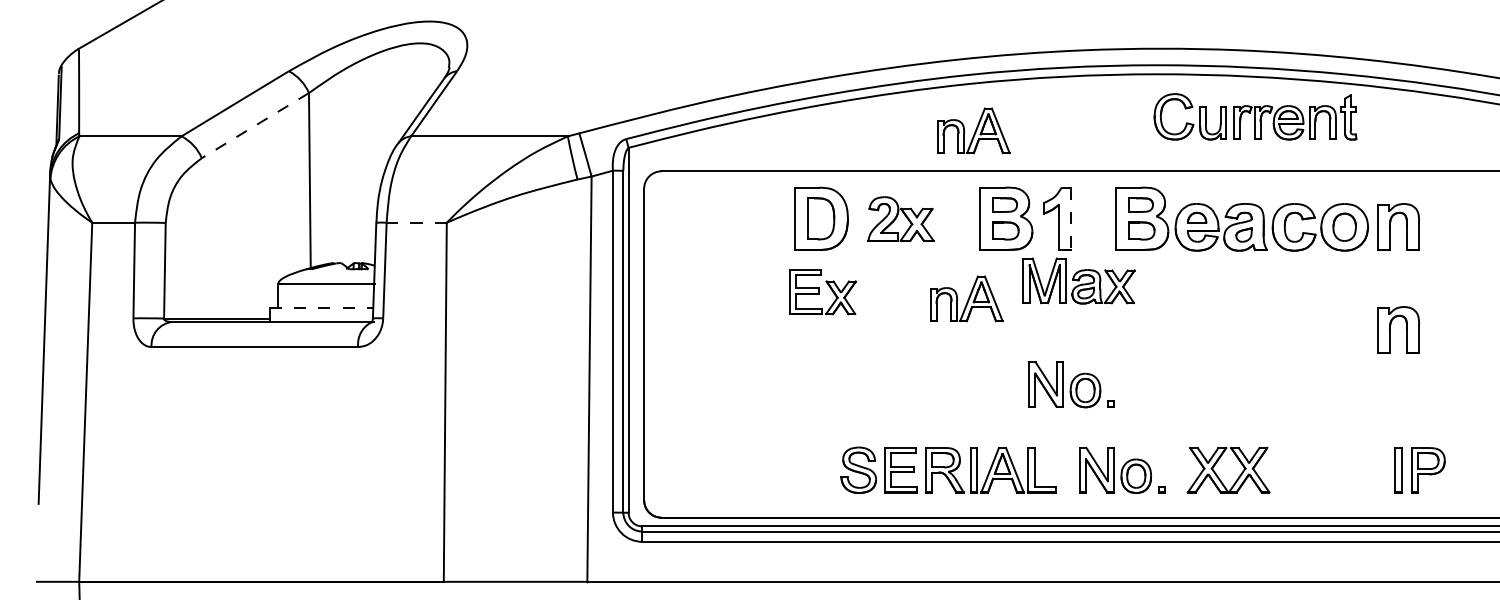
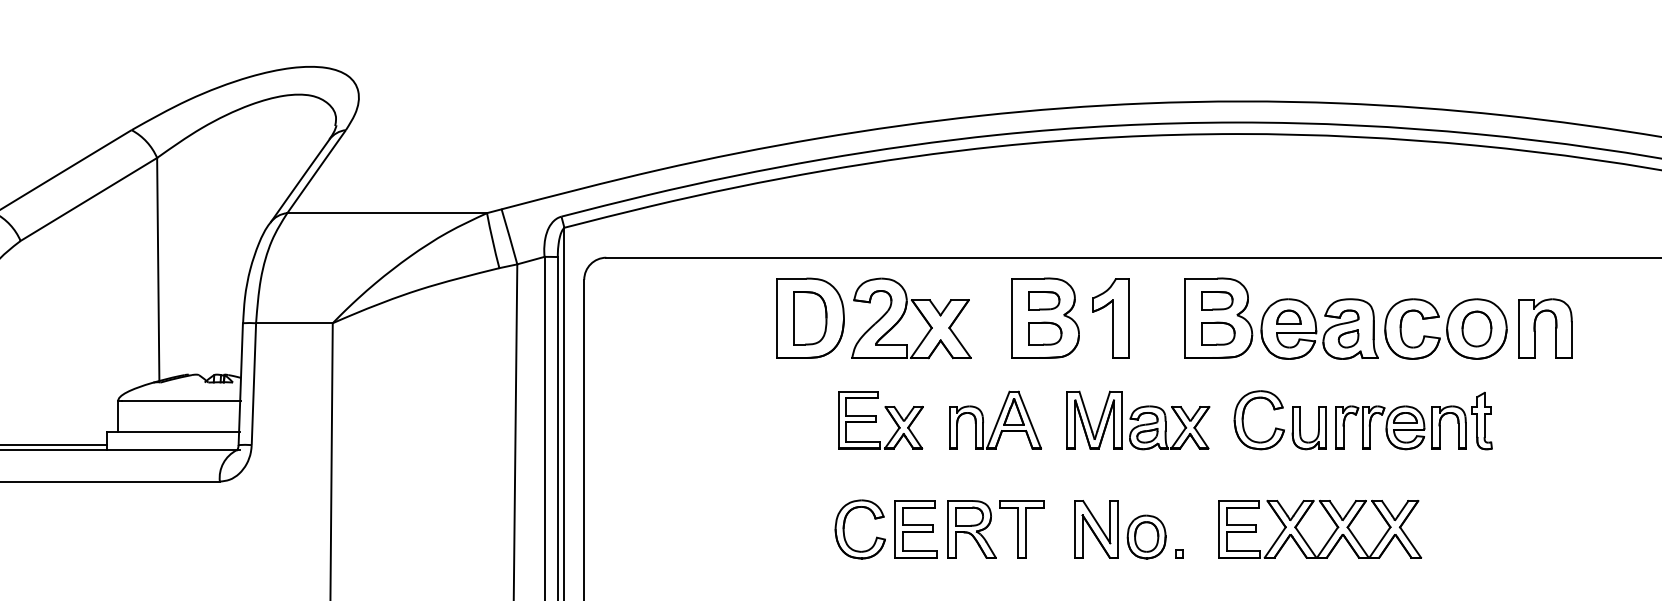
part: (1255, 116) -> (1363, 419), moved
line: (255, 125) -> (88, 199), dashed -> solid
part: (973, 130) -> (1003, 205), removed
part: (900, 218) -> (910, 317), size x1.43
line: (1071, 219) -> (1128, 319), dashed -> solid
line: (416, 222) -> (294, 322), dashed -> solid
part: (1078, 280) -> (1137, 419), moved
part: (822, 292) -> (880, 421), moved
line: (321, 308) -> (173, 432), dashed -> solid
part: (1390, 329) -> (1535, 459), removed
part: (922, 384) -> (938, 529), added
part: (1230, 388) -> (1331, 534), added

